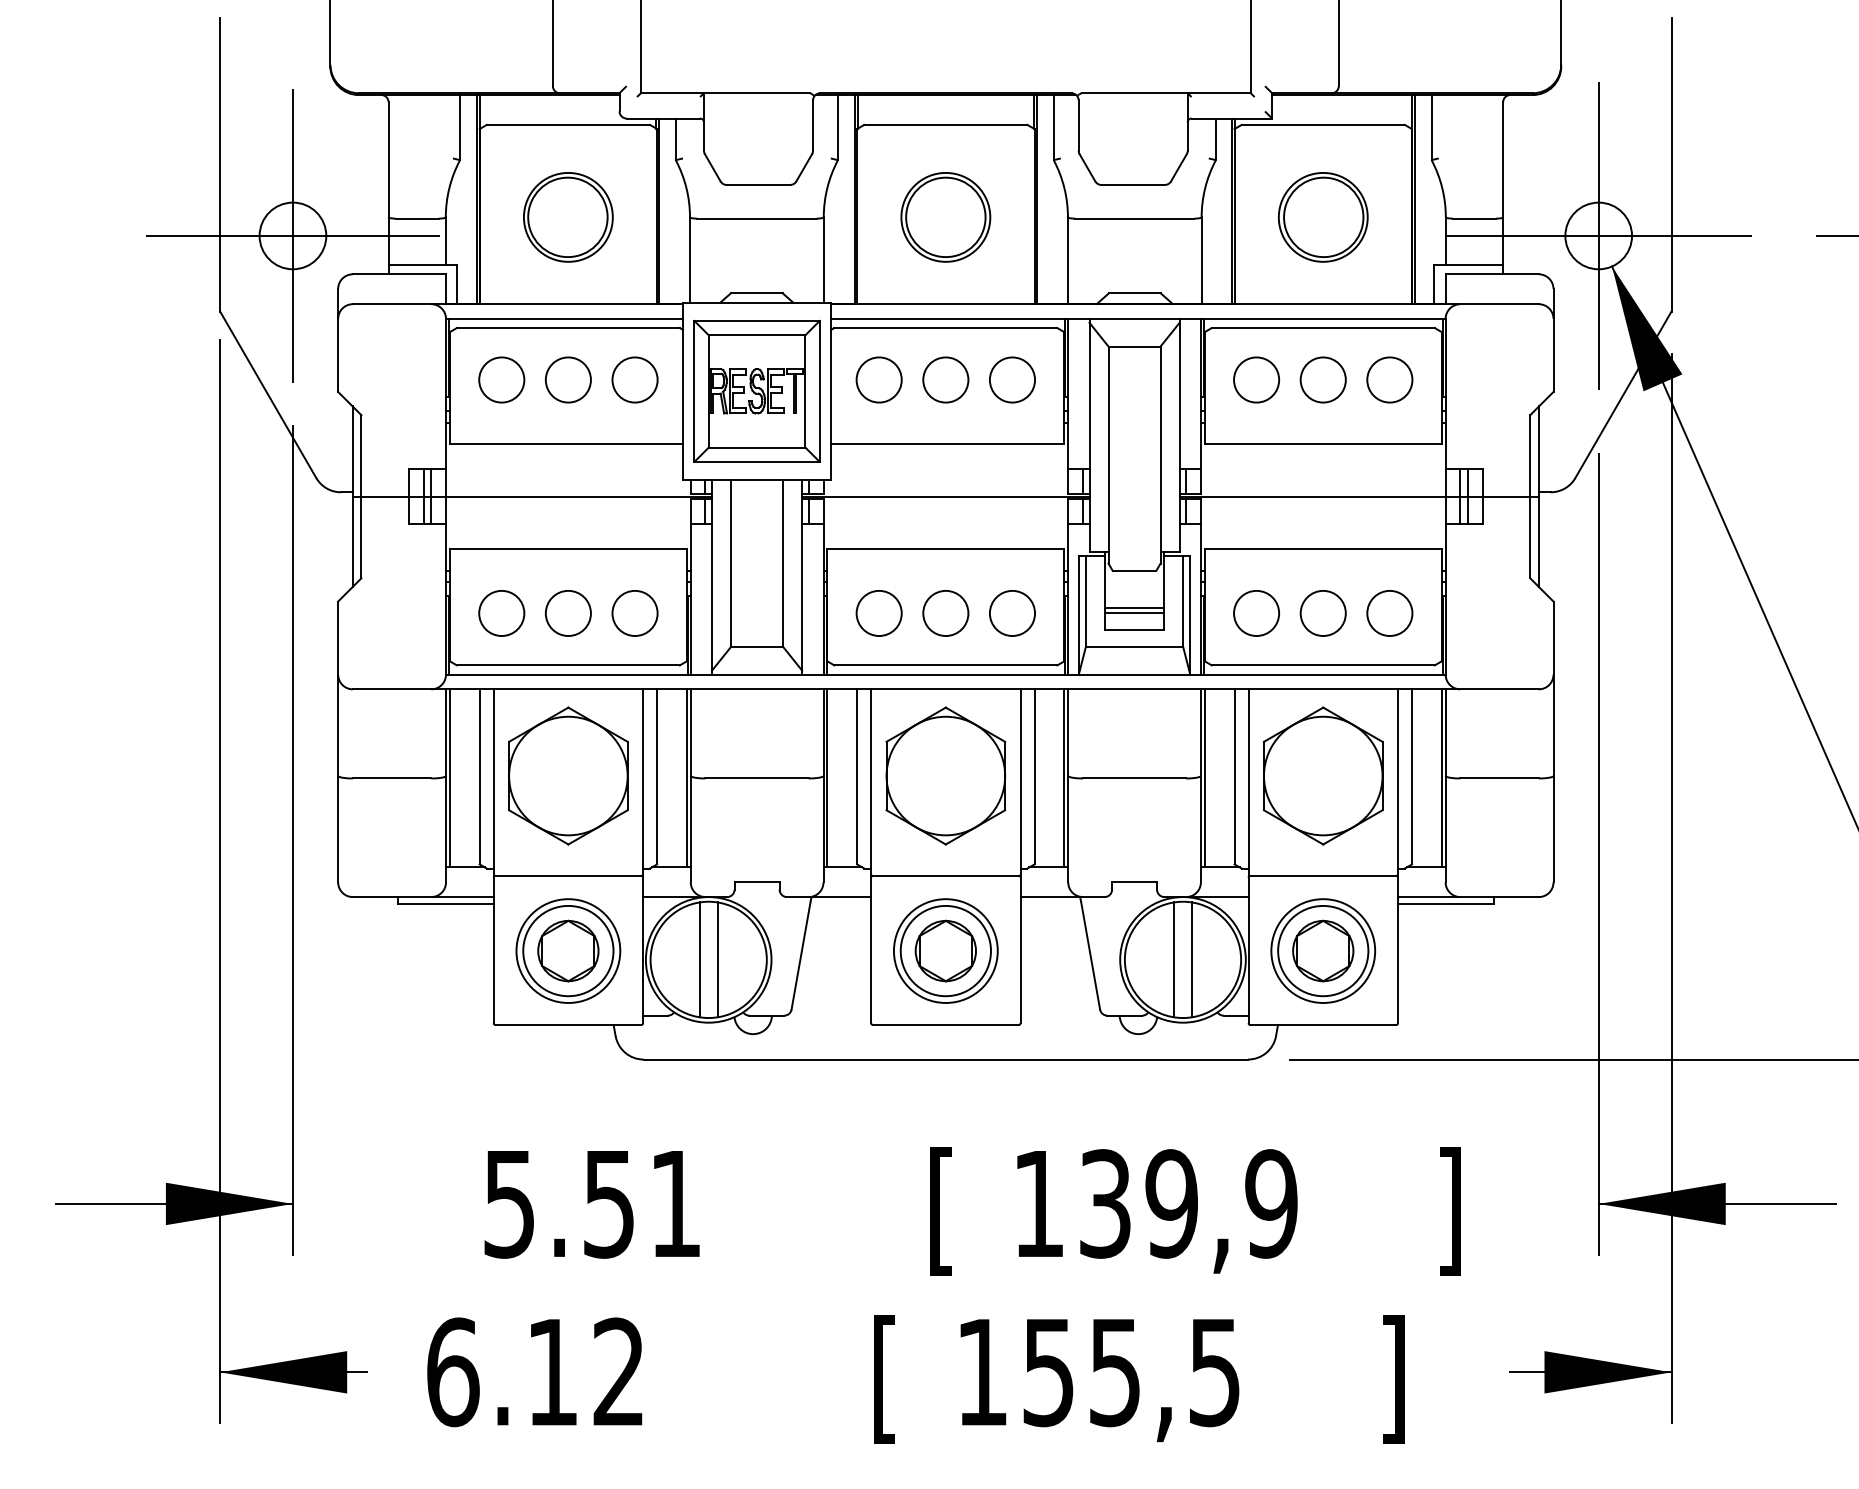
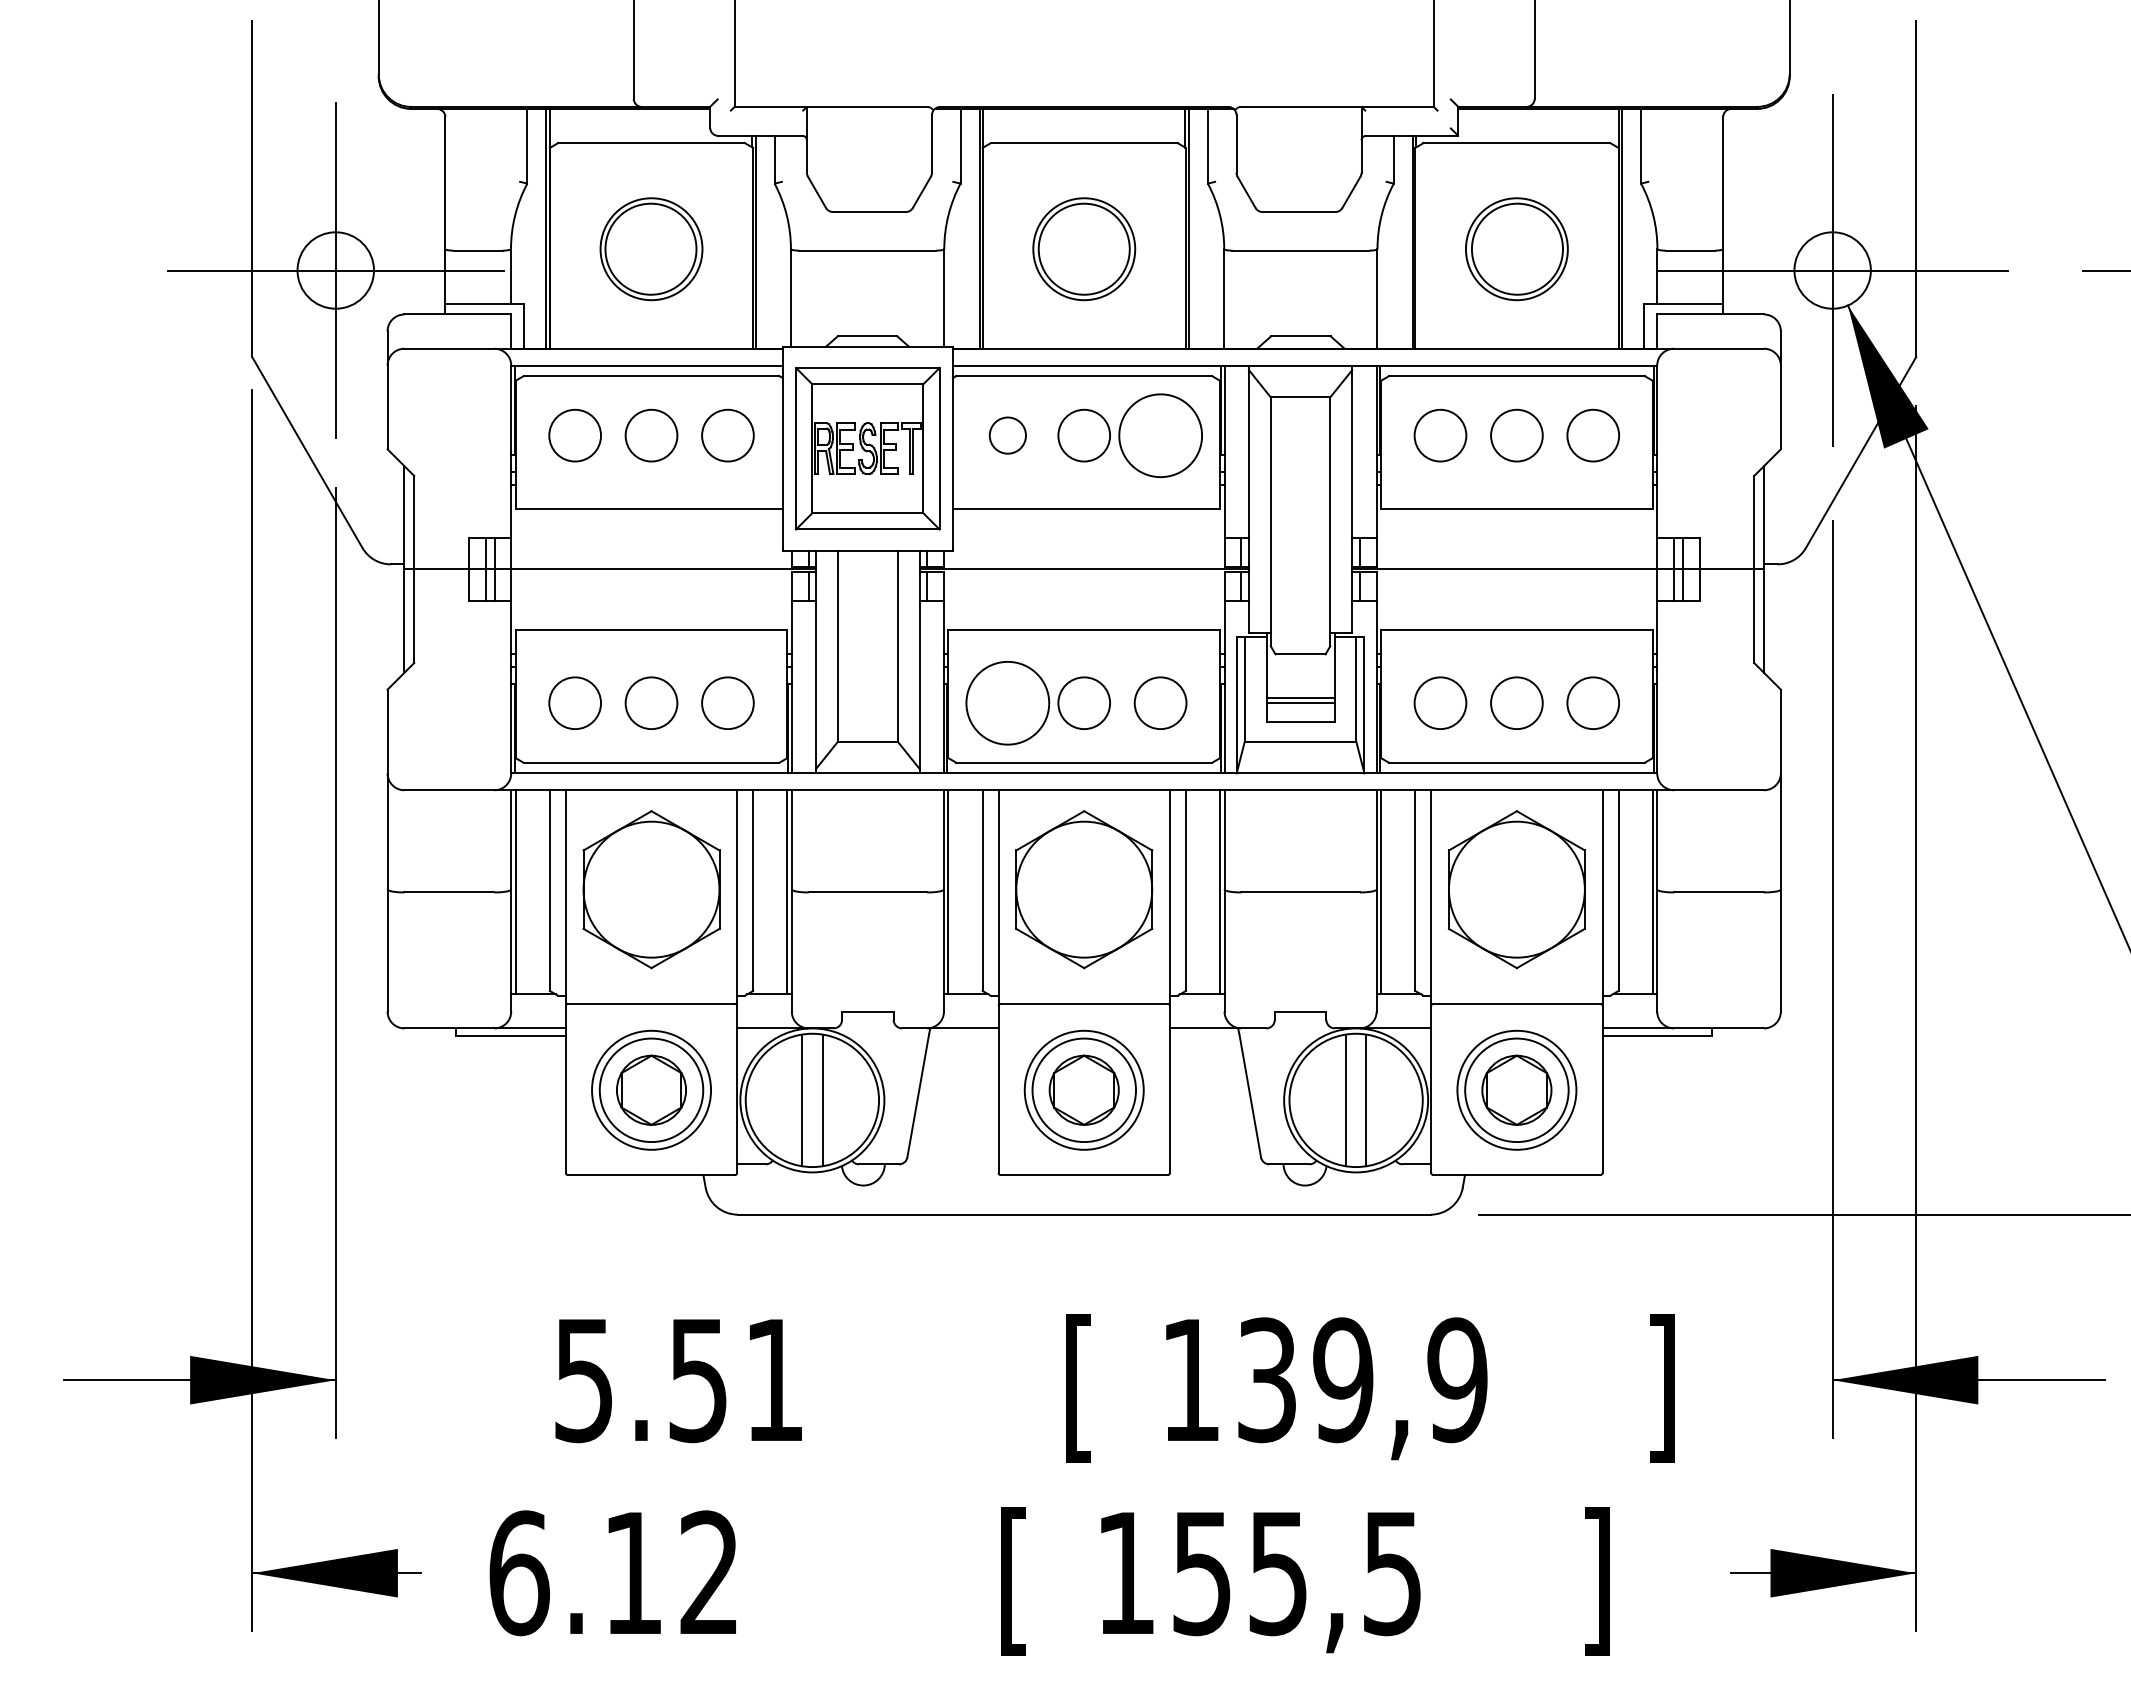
circle: (878, 379) -> (1007, 435), size x0.7
circle: (1012, 379) -> (1160, 435), size x1.6
circle: (878, 613) -> (1007, 703), size x1.6

